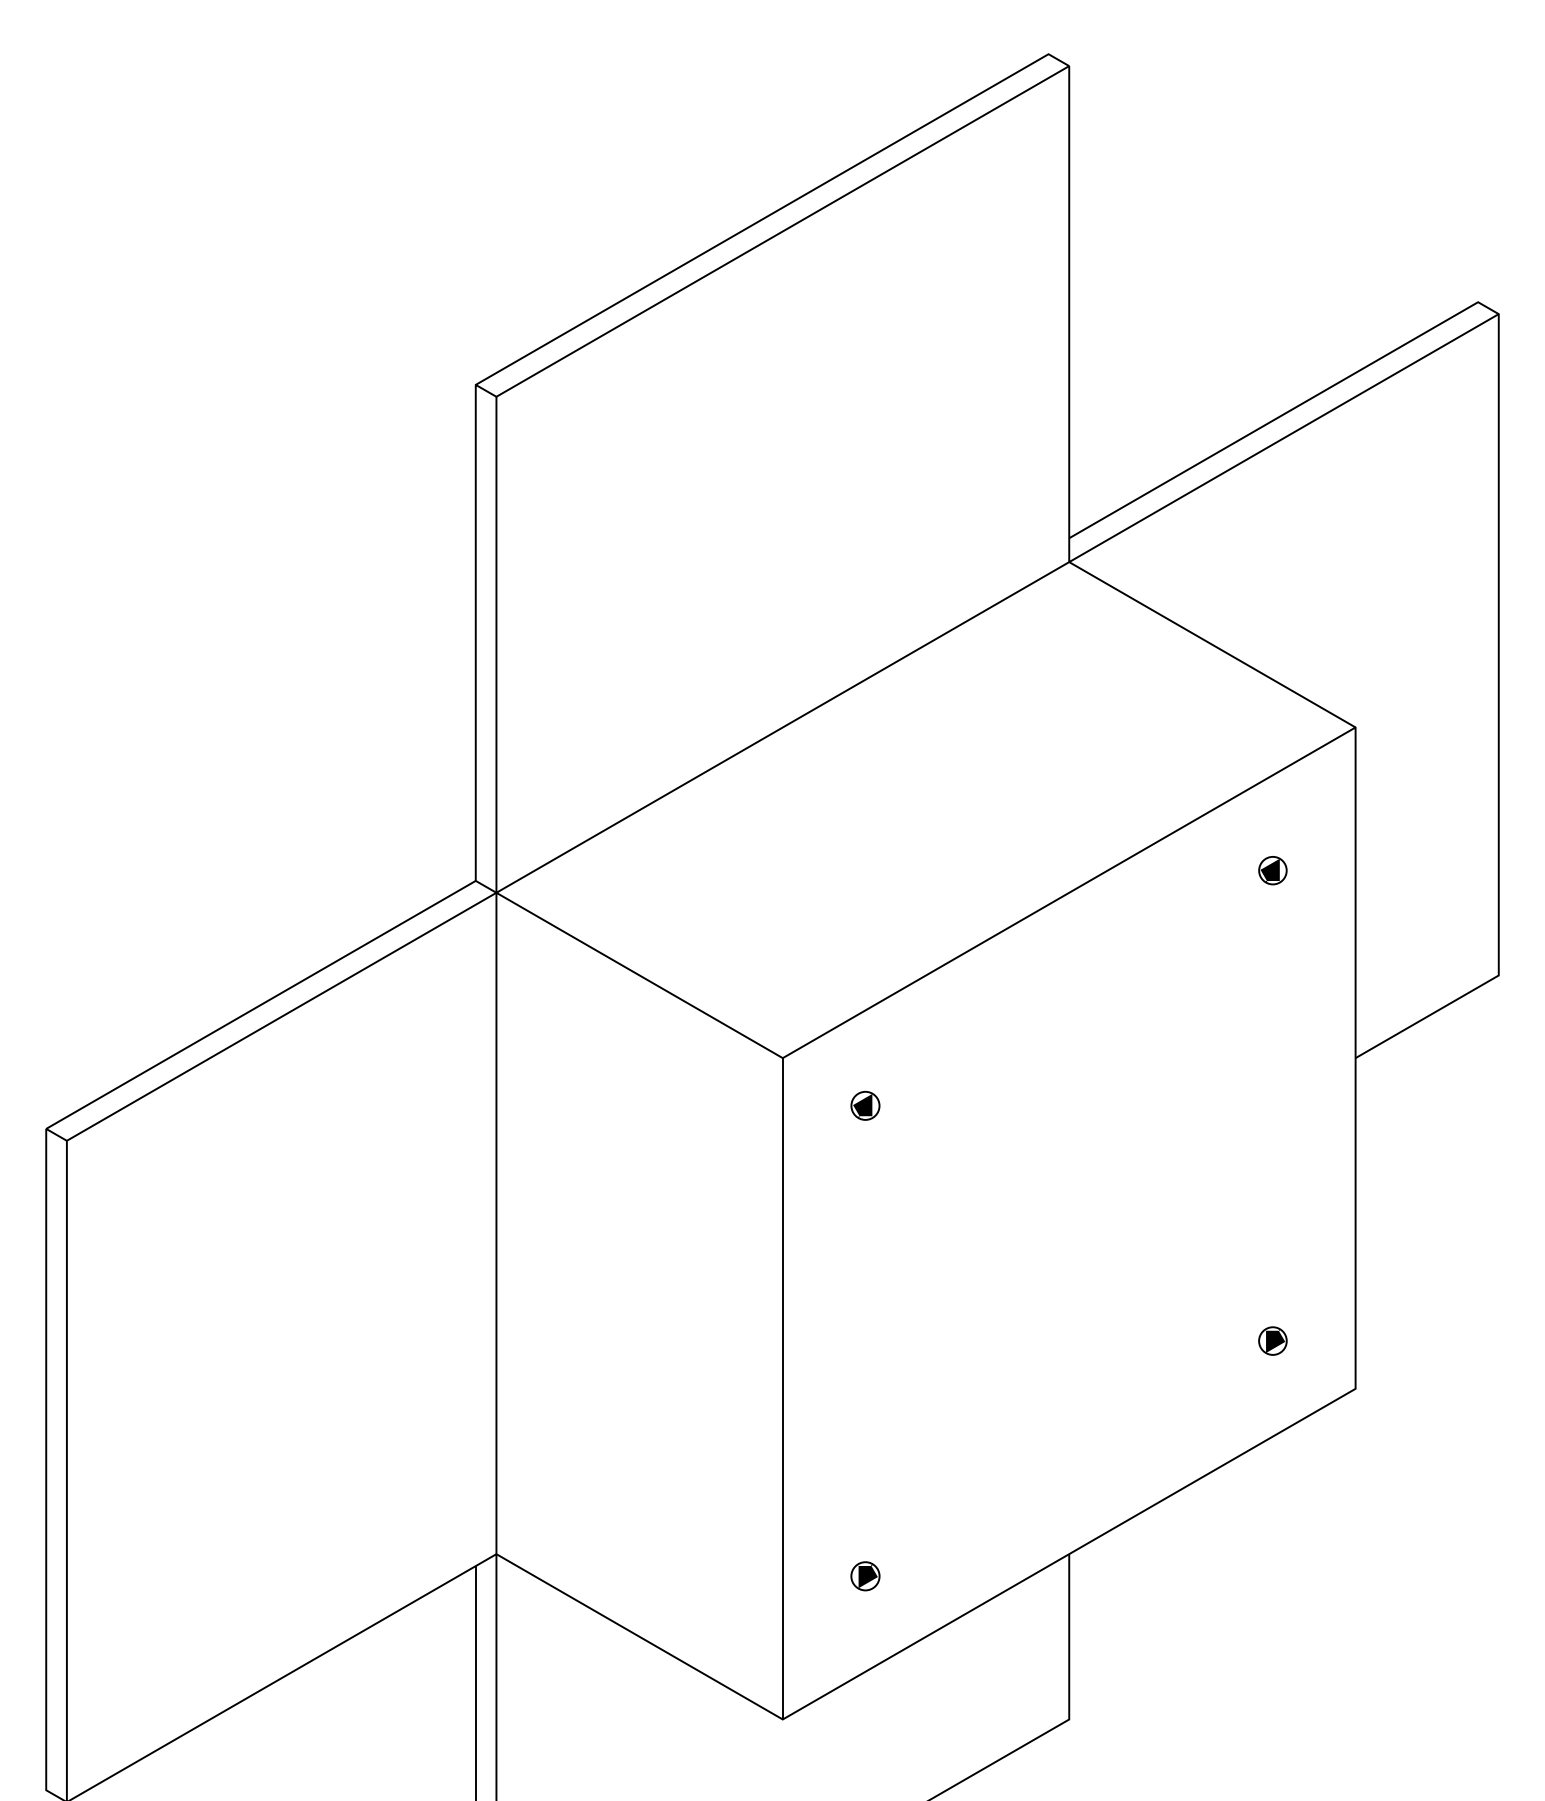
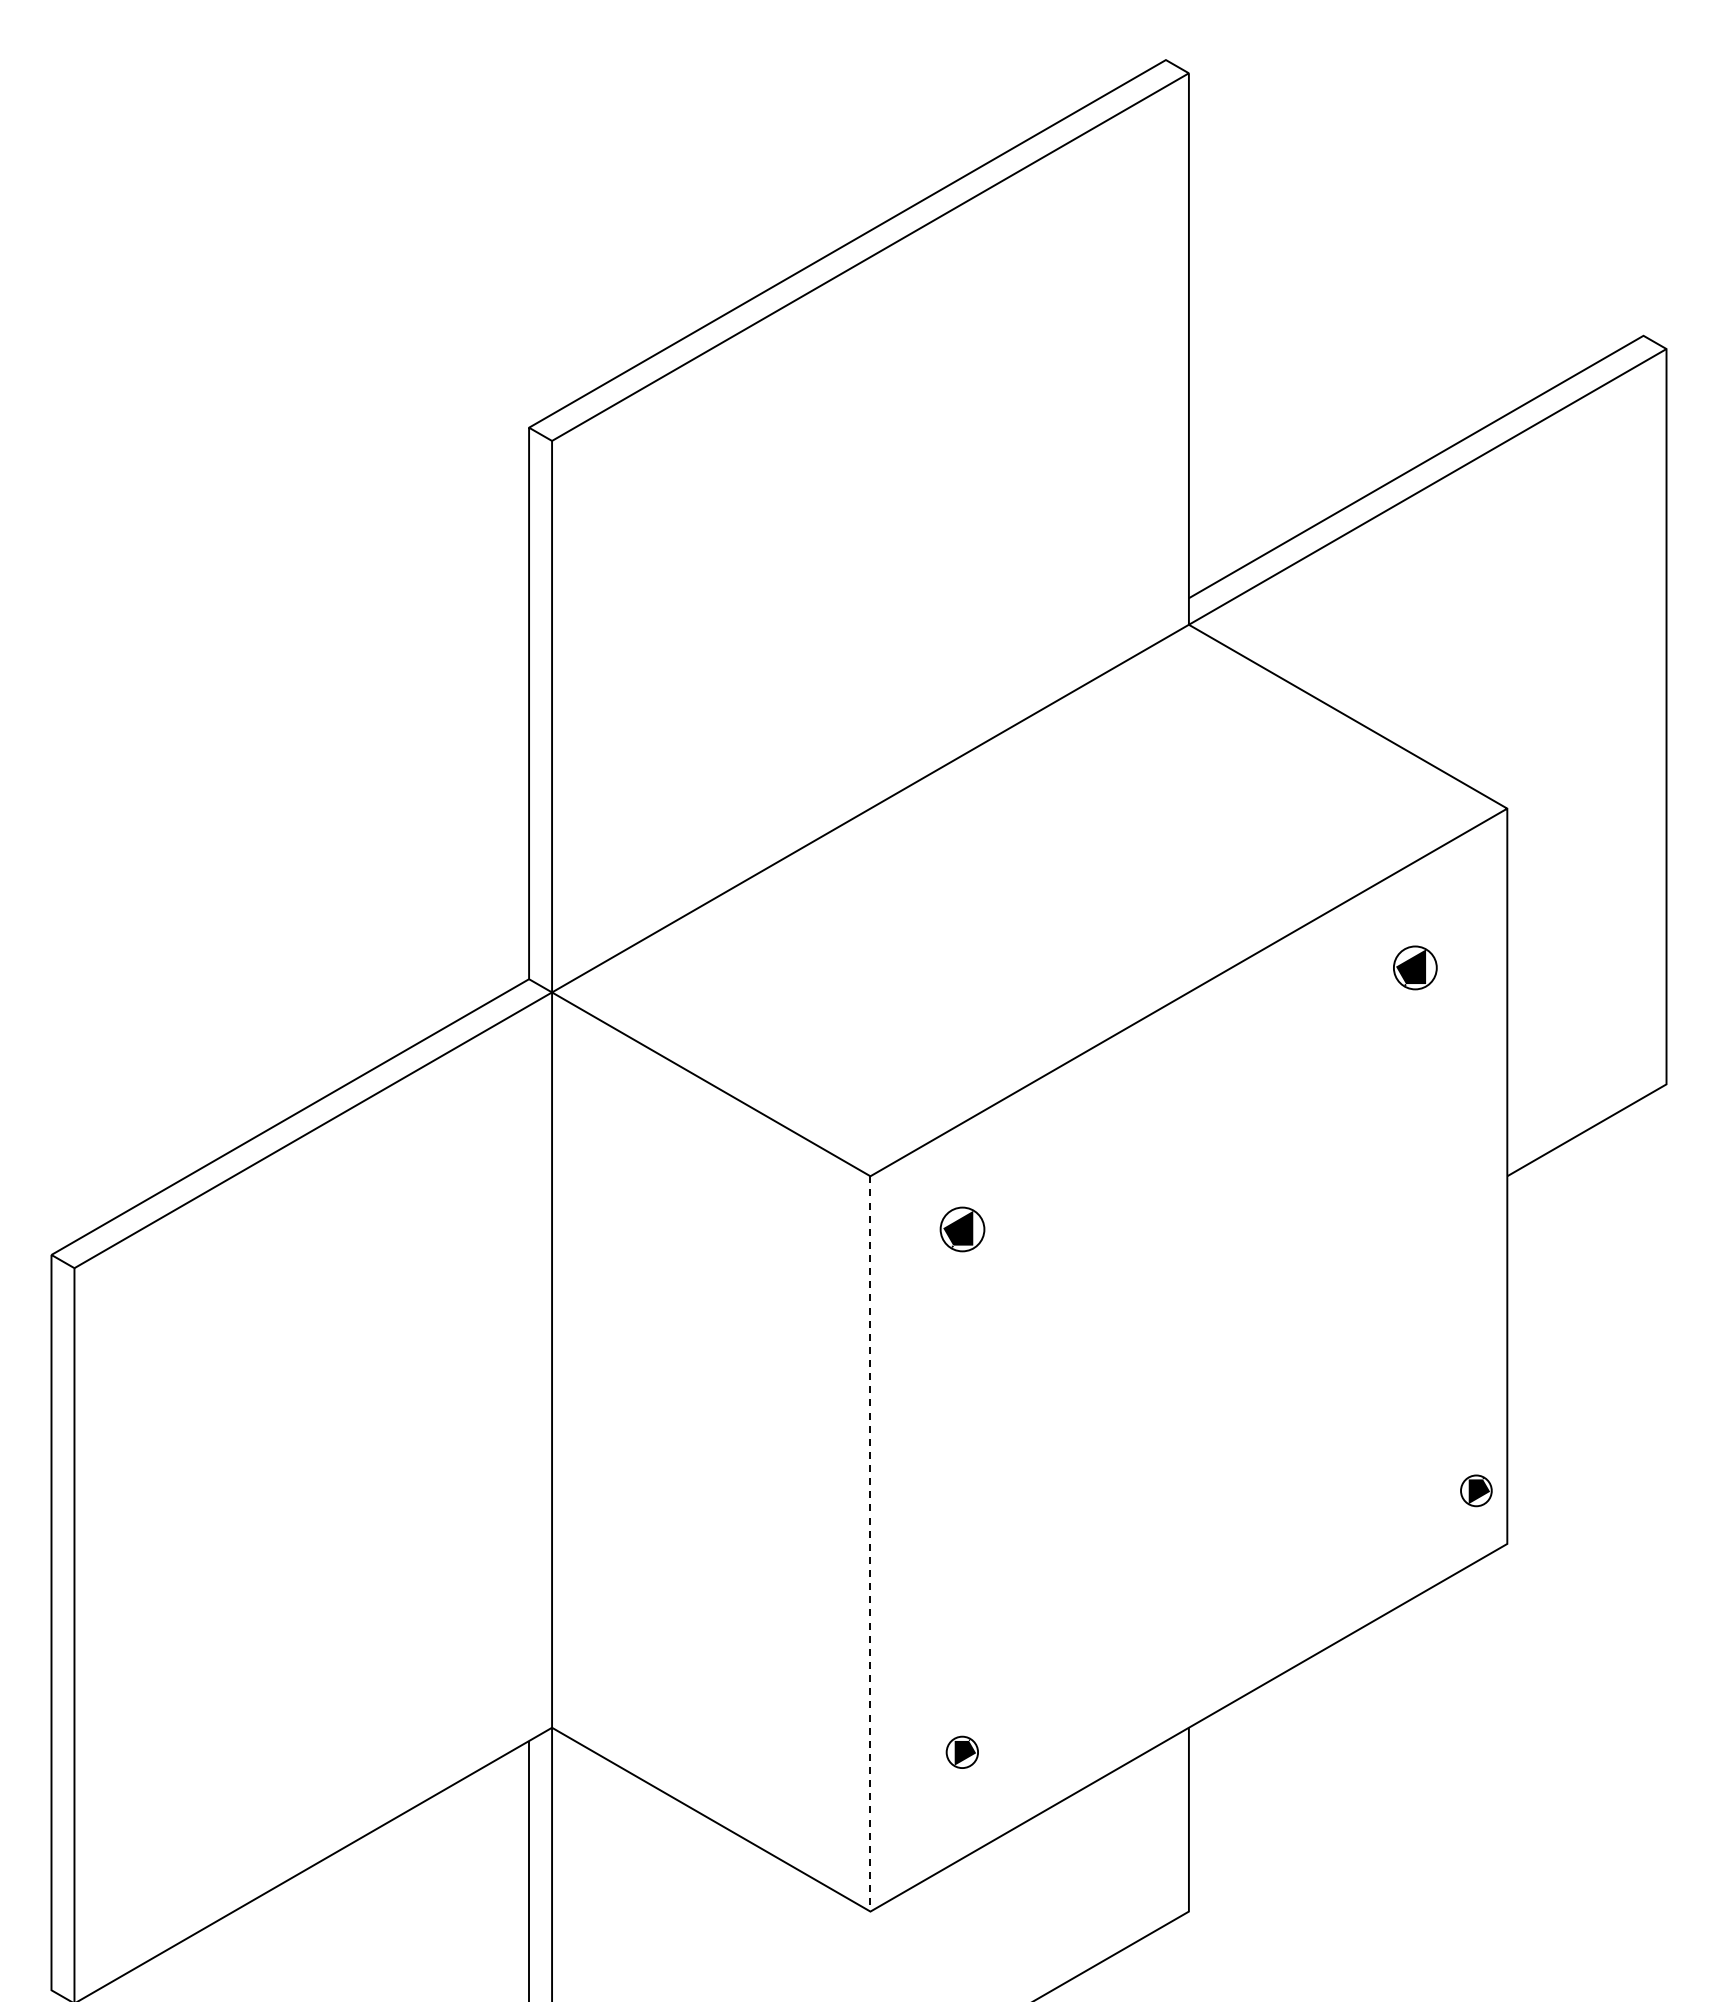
part: (1273, 870) -> (1415, 967), size x1.4
part: (864, 1105) -> (961, 1228), size x1.4
part: (1273, 1340) -> (1476, 1490), moved
line: (782, 1388) -> (870, 1543), solid -> dashed

